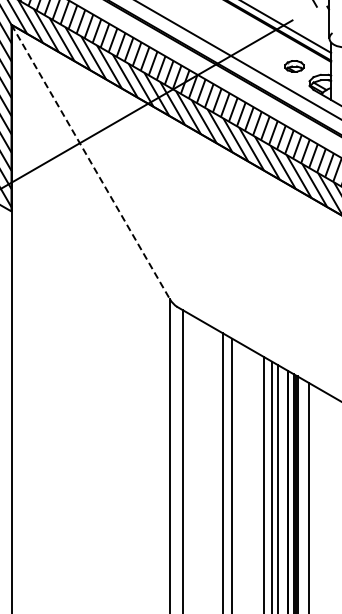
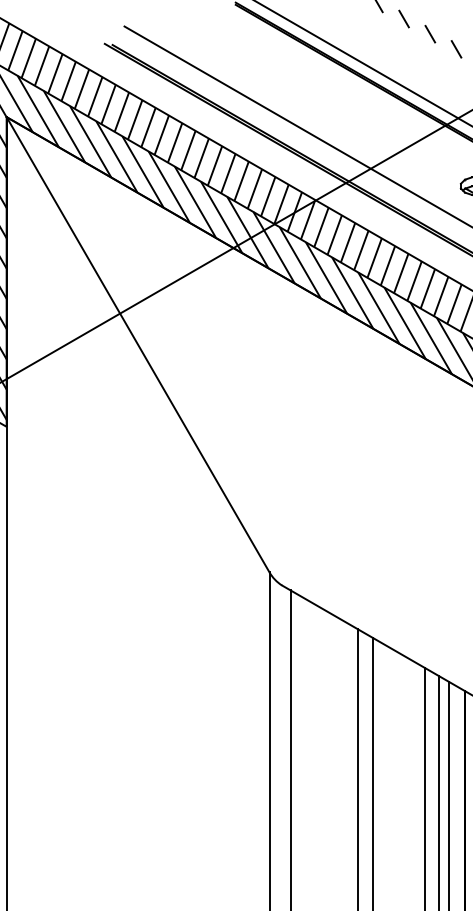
line: (90, 162) -> (137, 345), dashed -> solid

